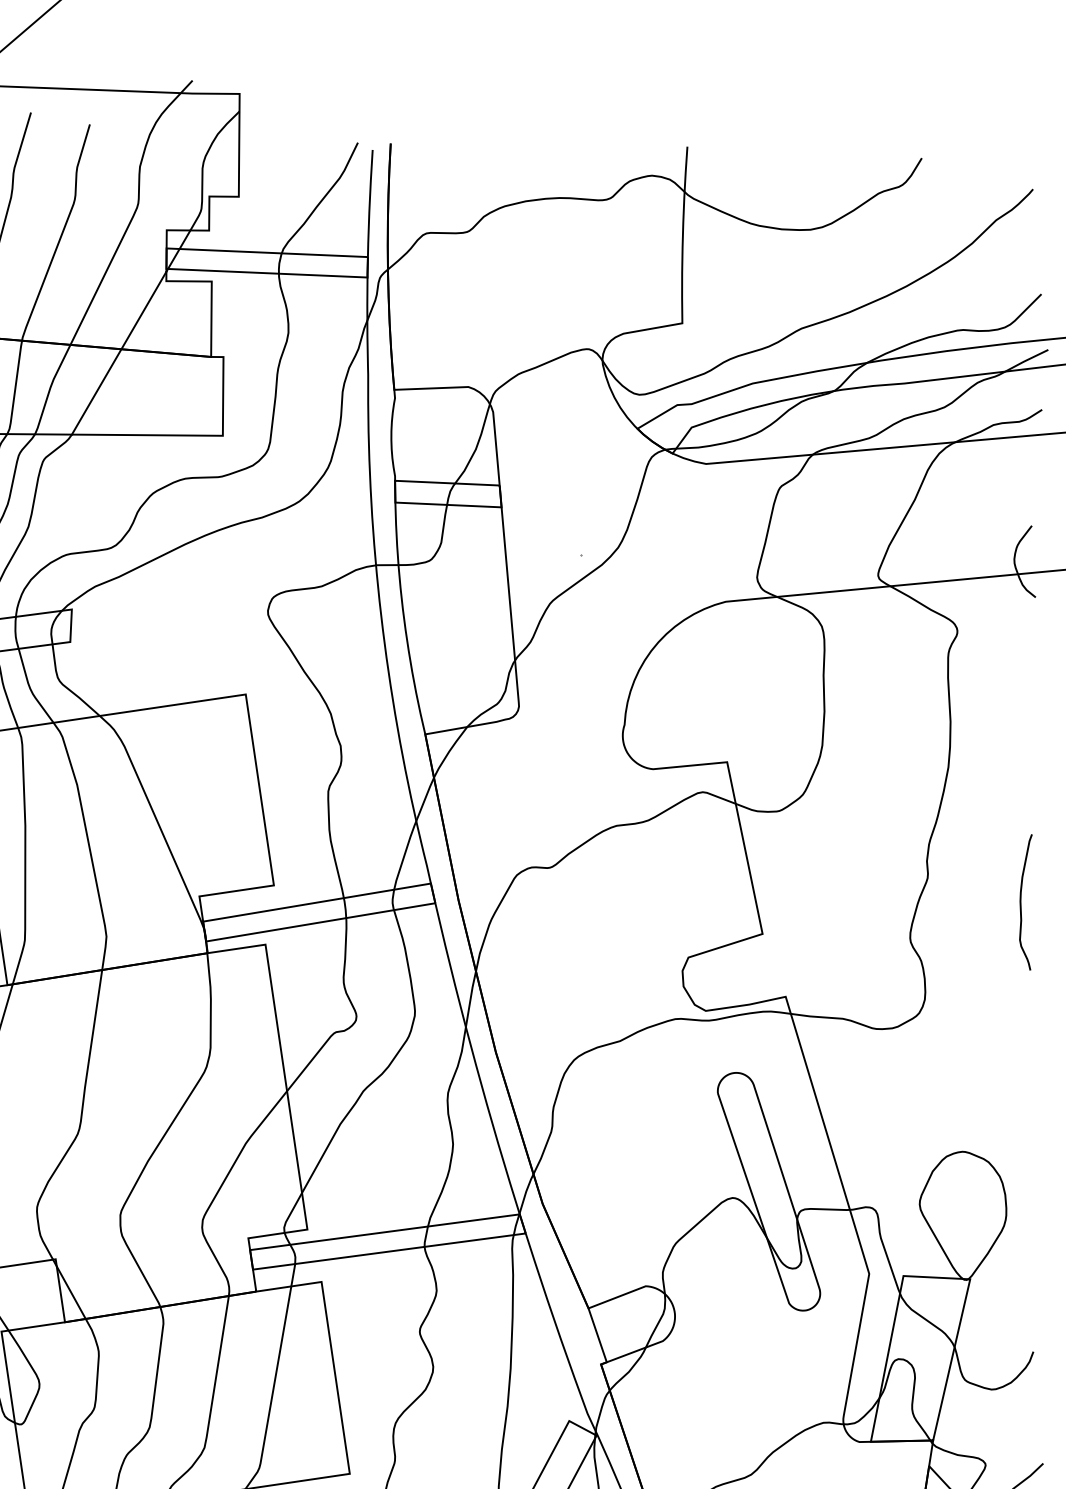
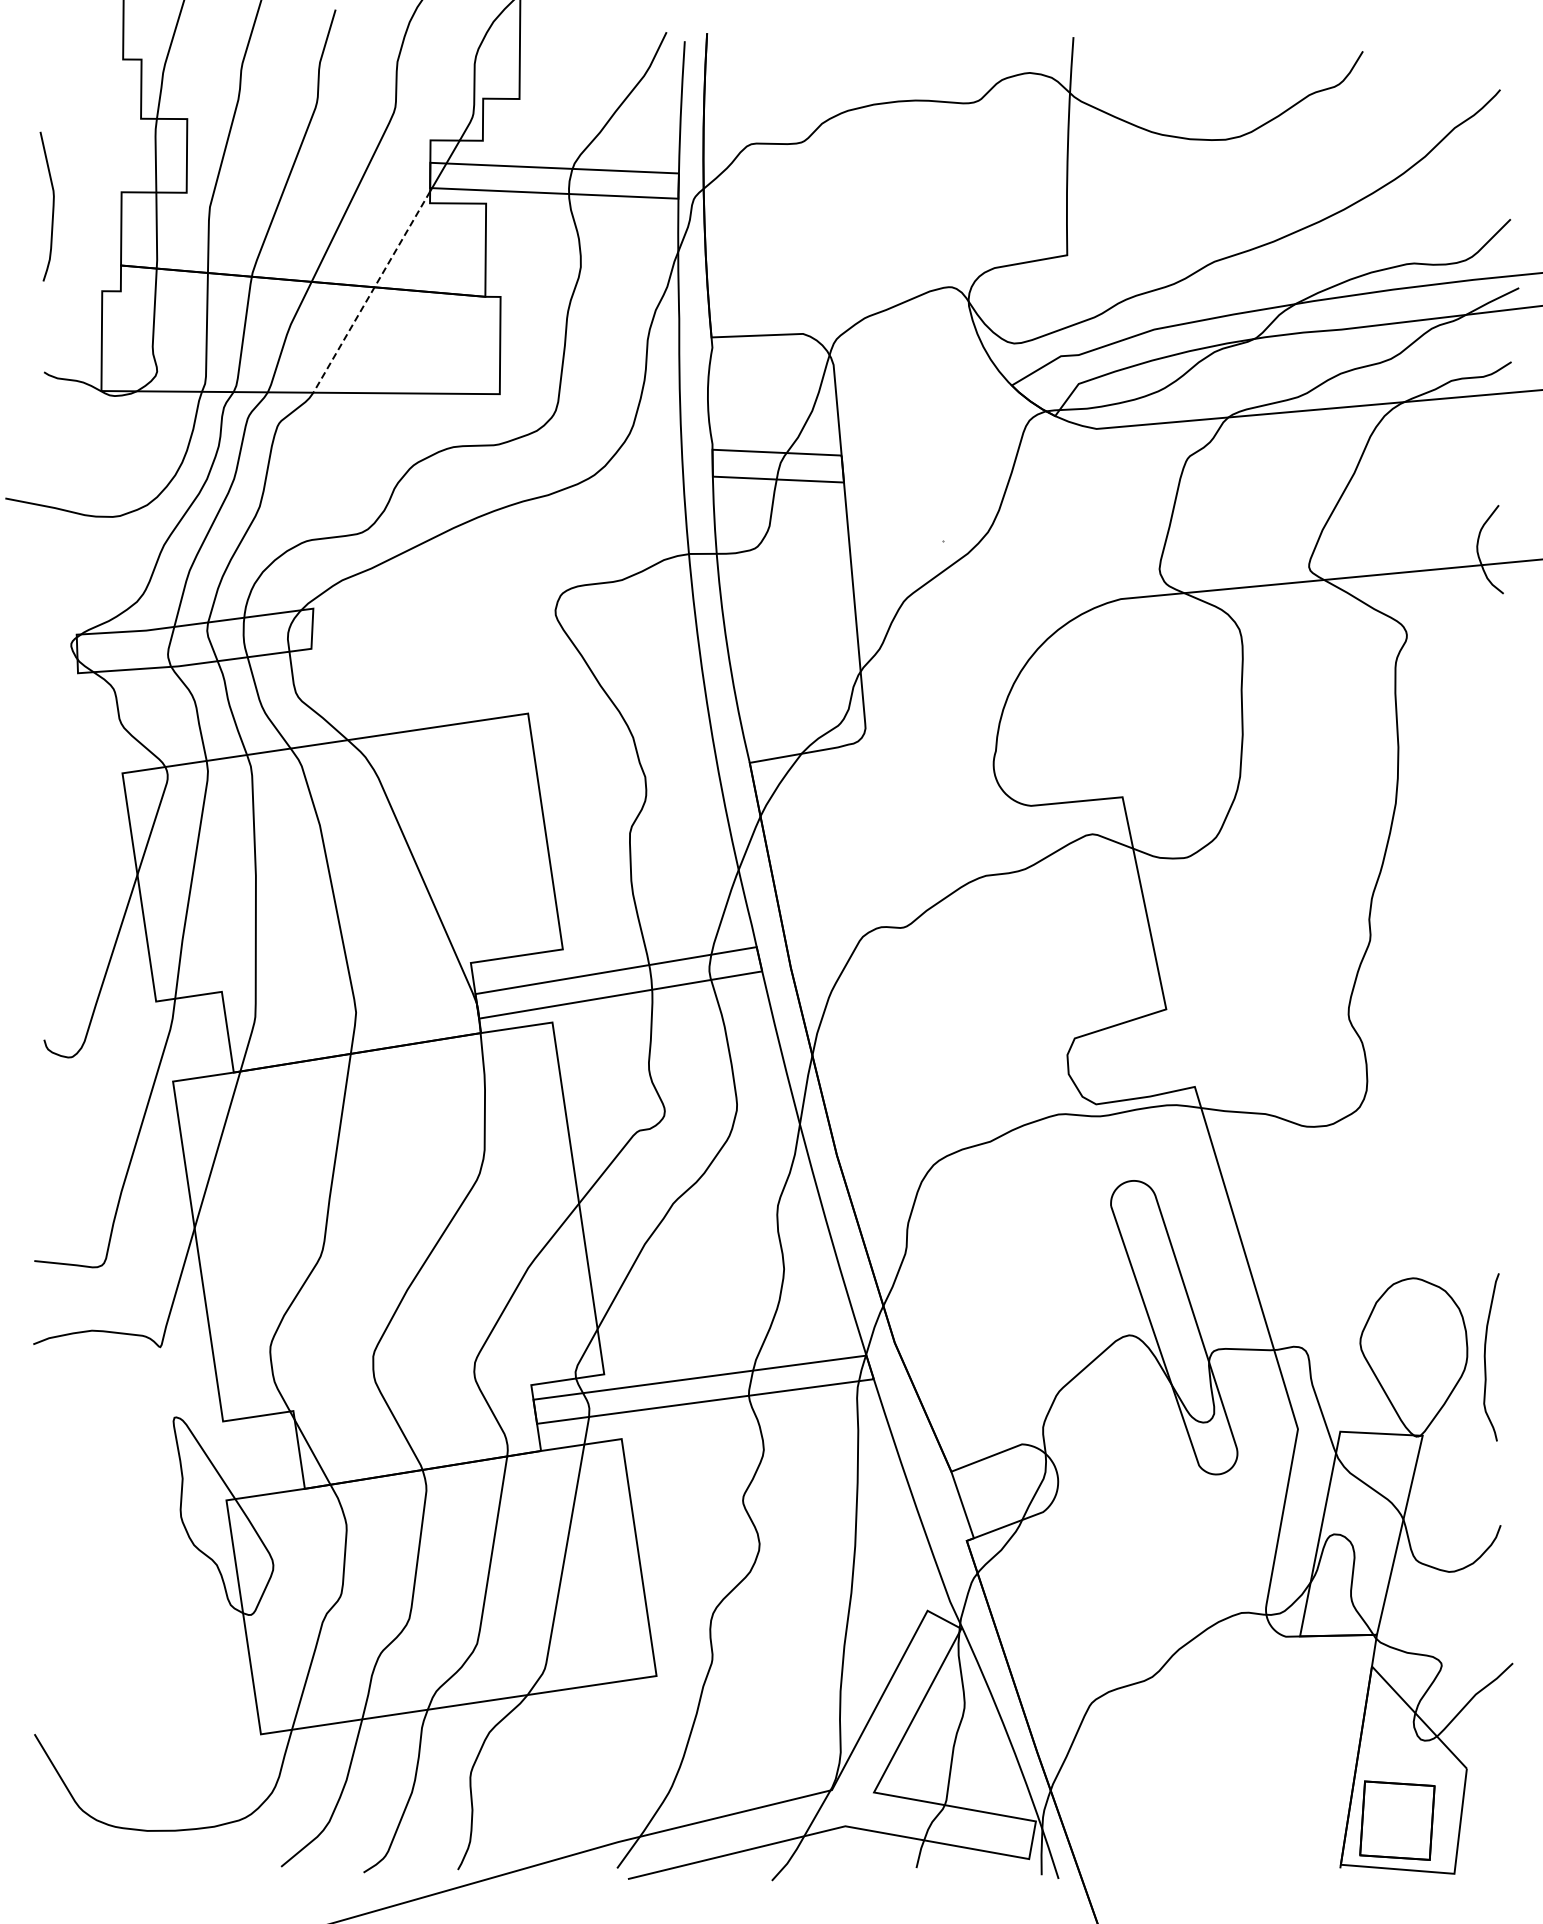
line: (118, 353) -> (371, 292), solid -> dashed
curve: (1021, 902) -> (1485, 1357), moved

